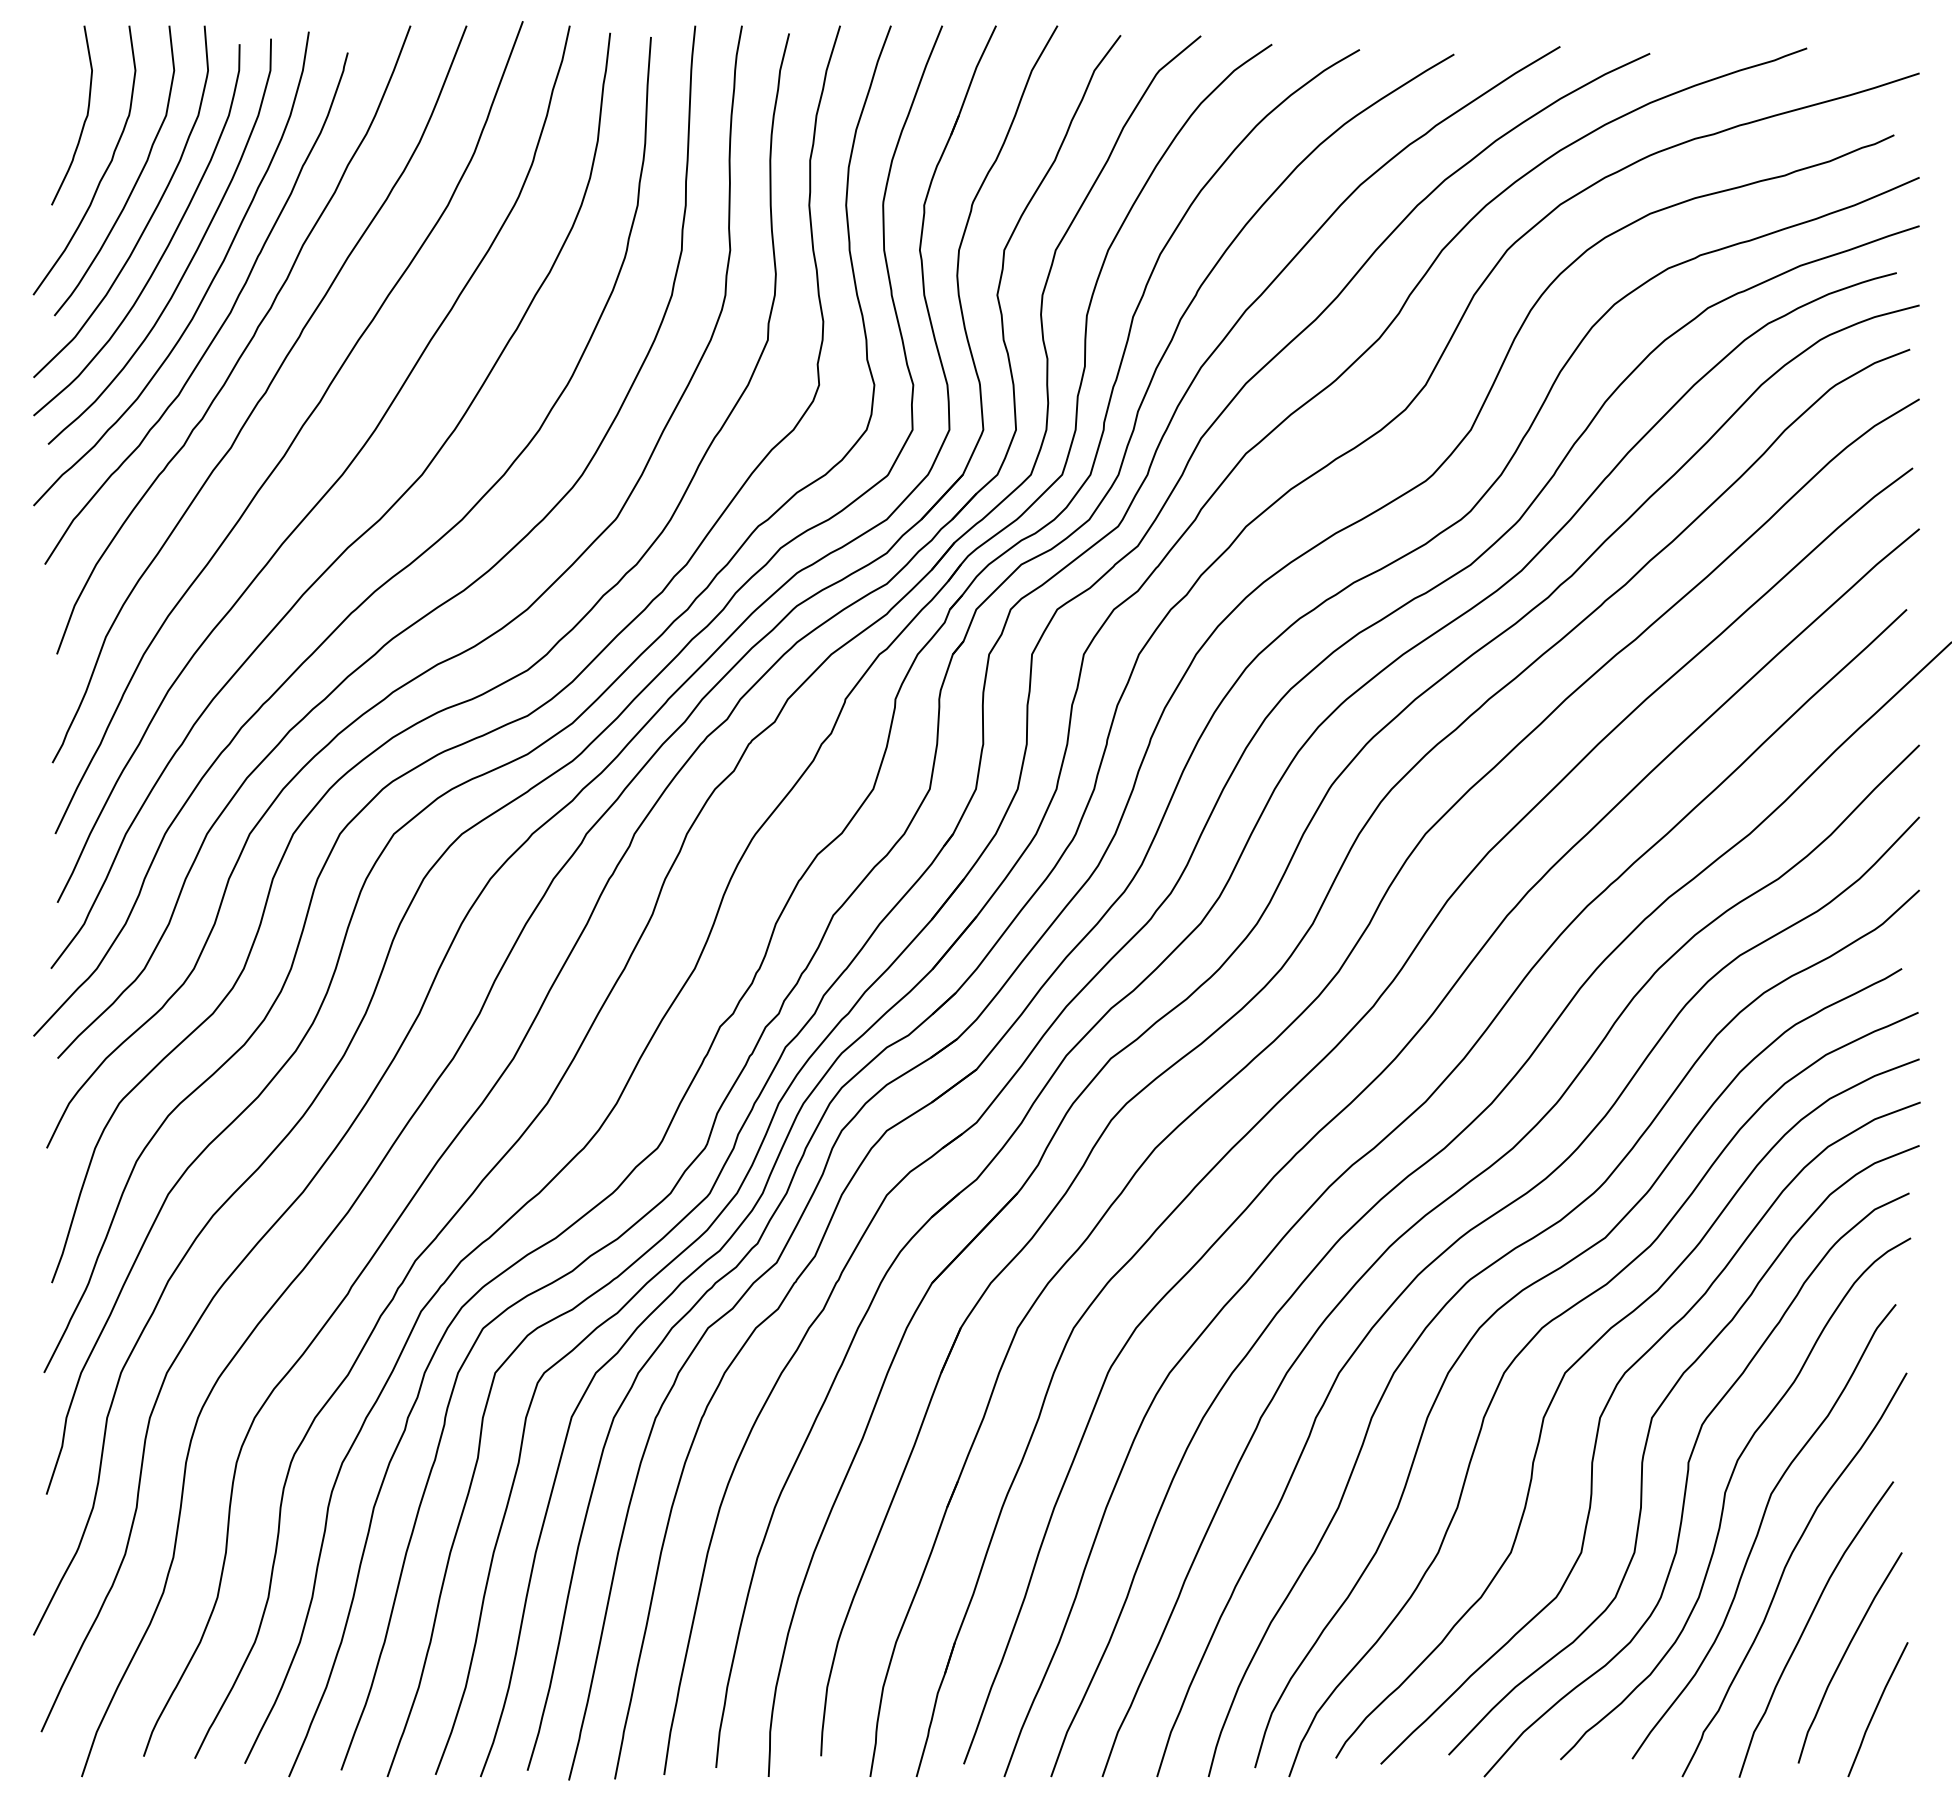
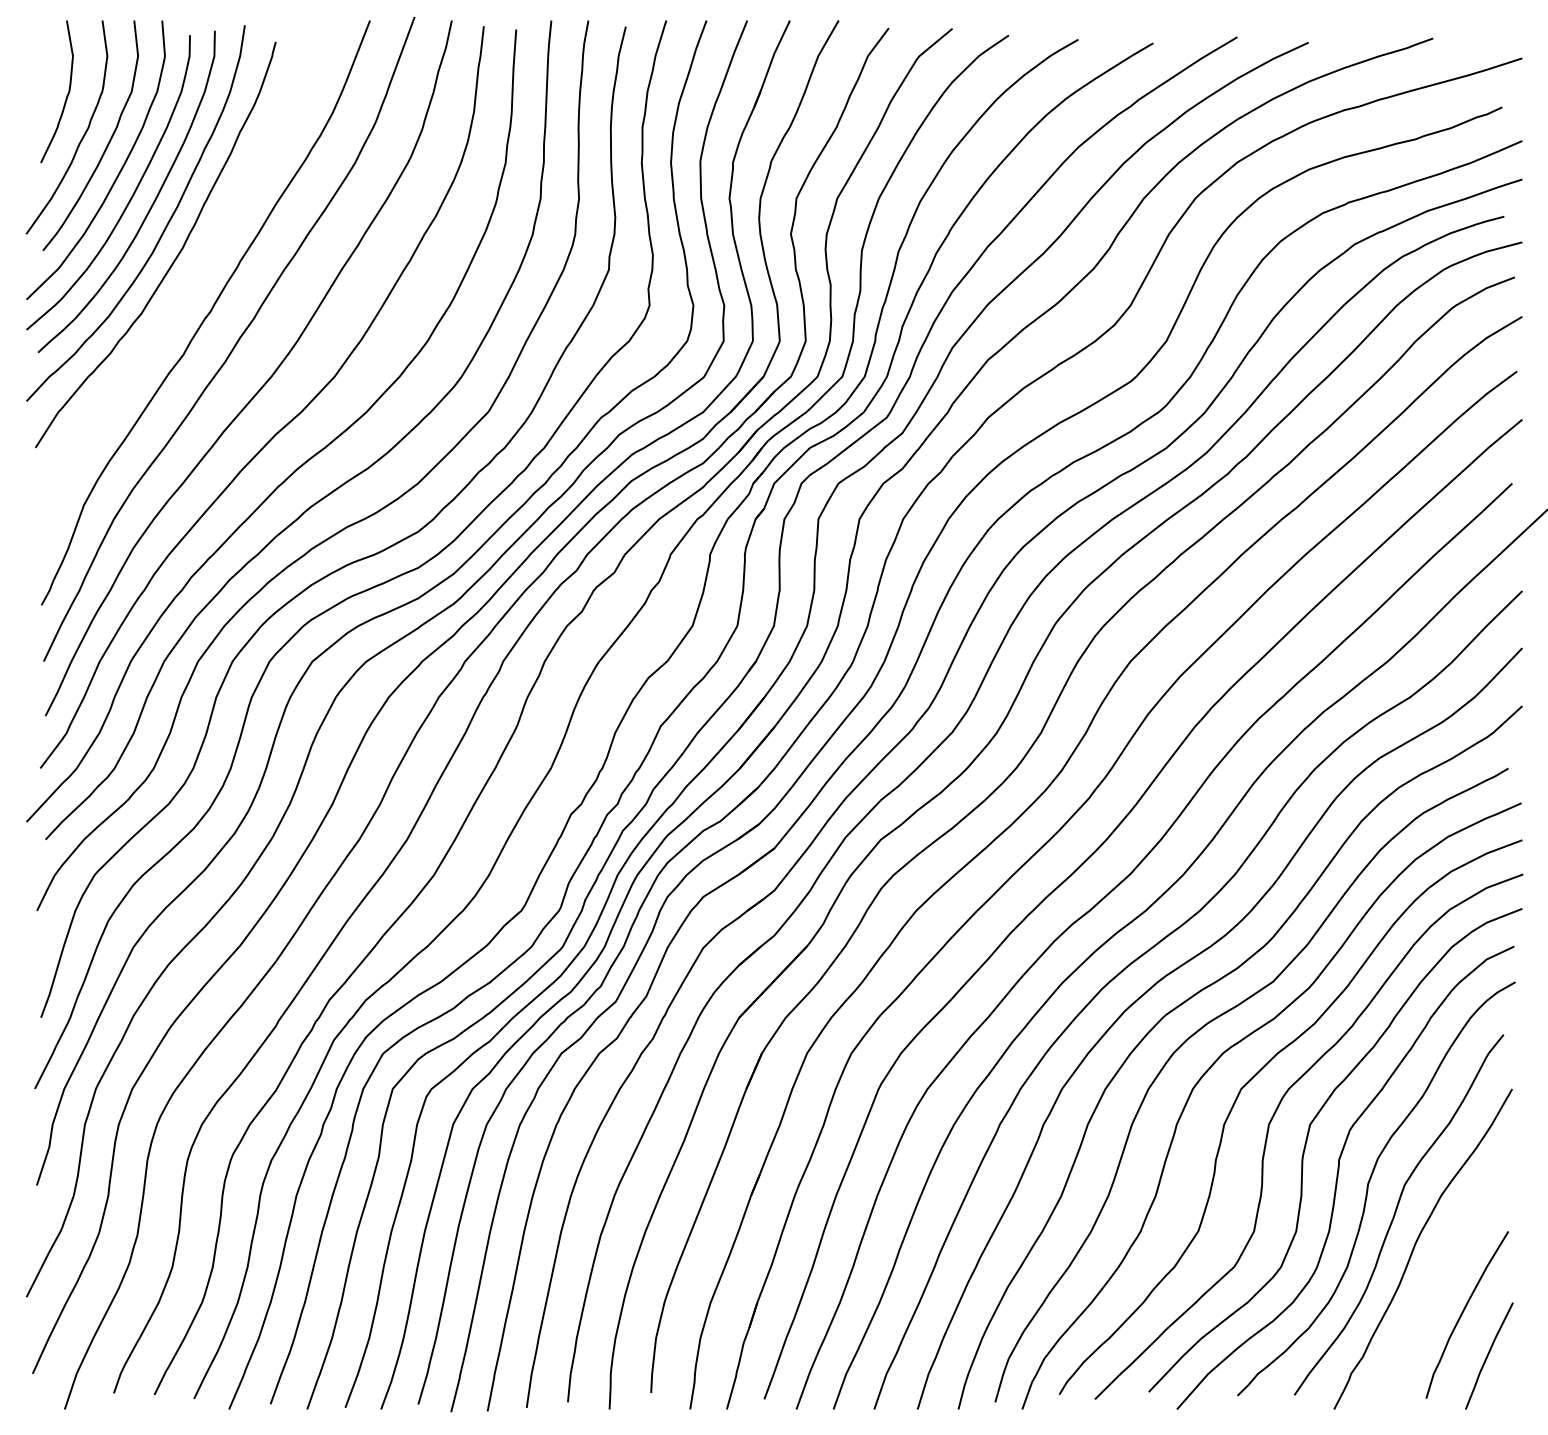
curve: (244, 348) -> (193, 276), removed
curve: (1807, 1625) -> (1433, 1289), removed

